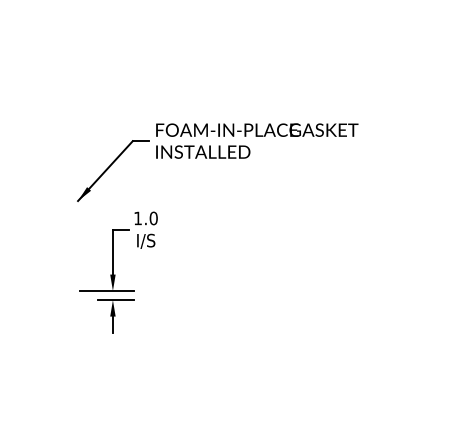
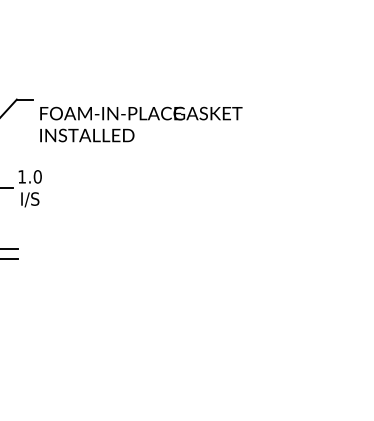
text: (257, 140) -> (141, 123), moved

